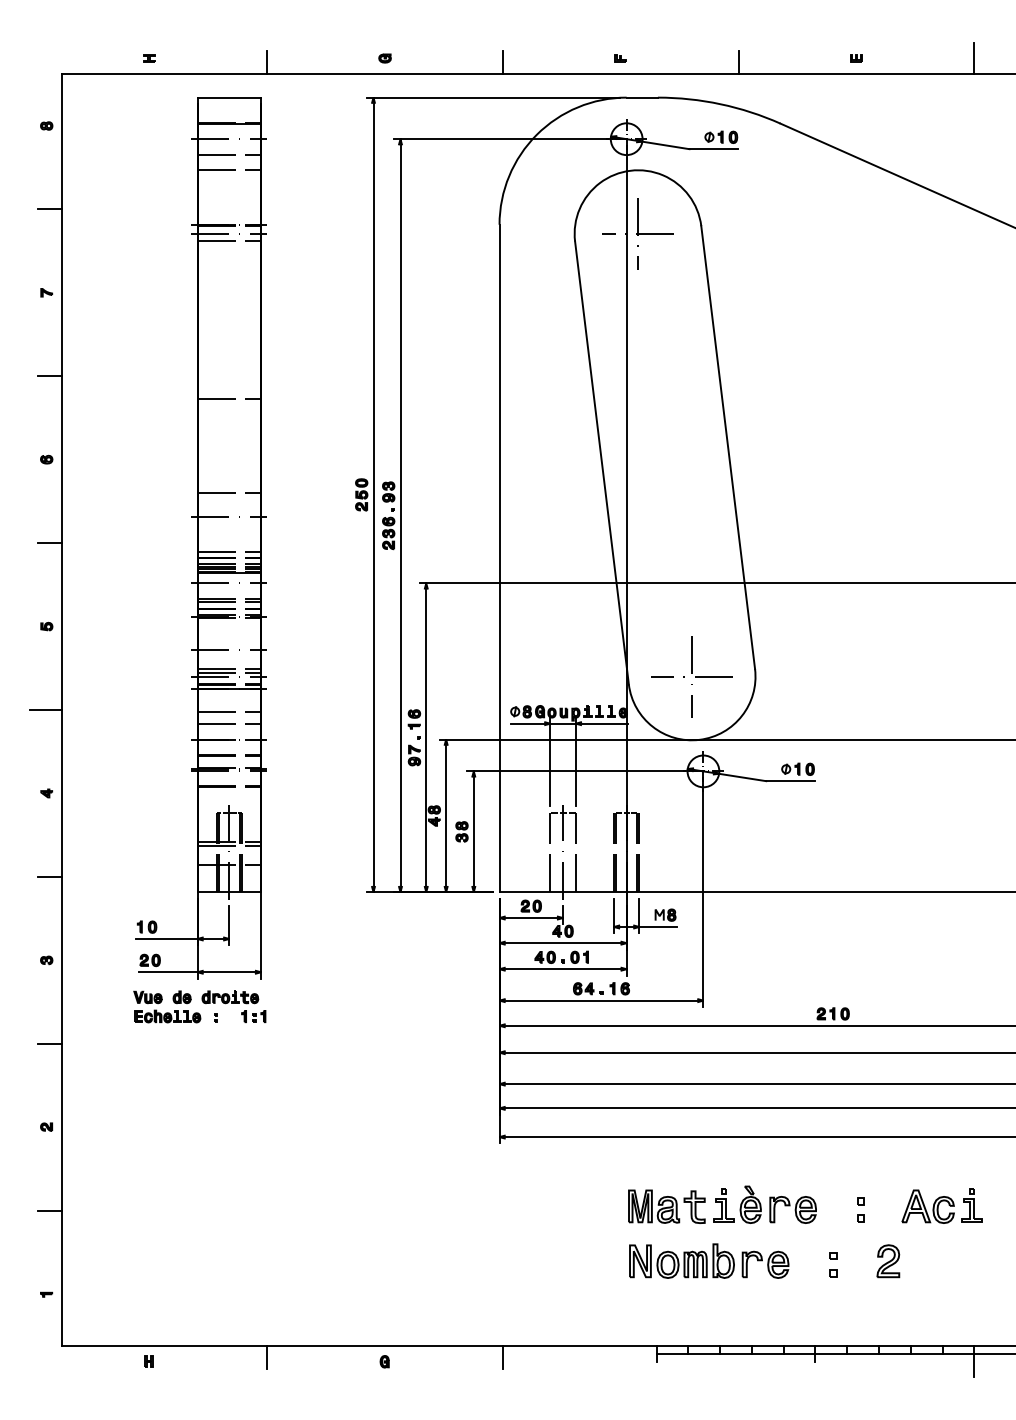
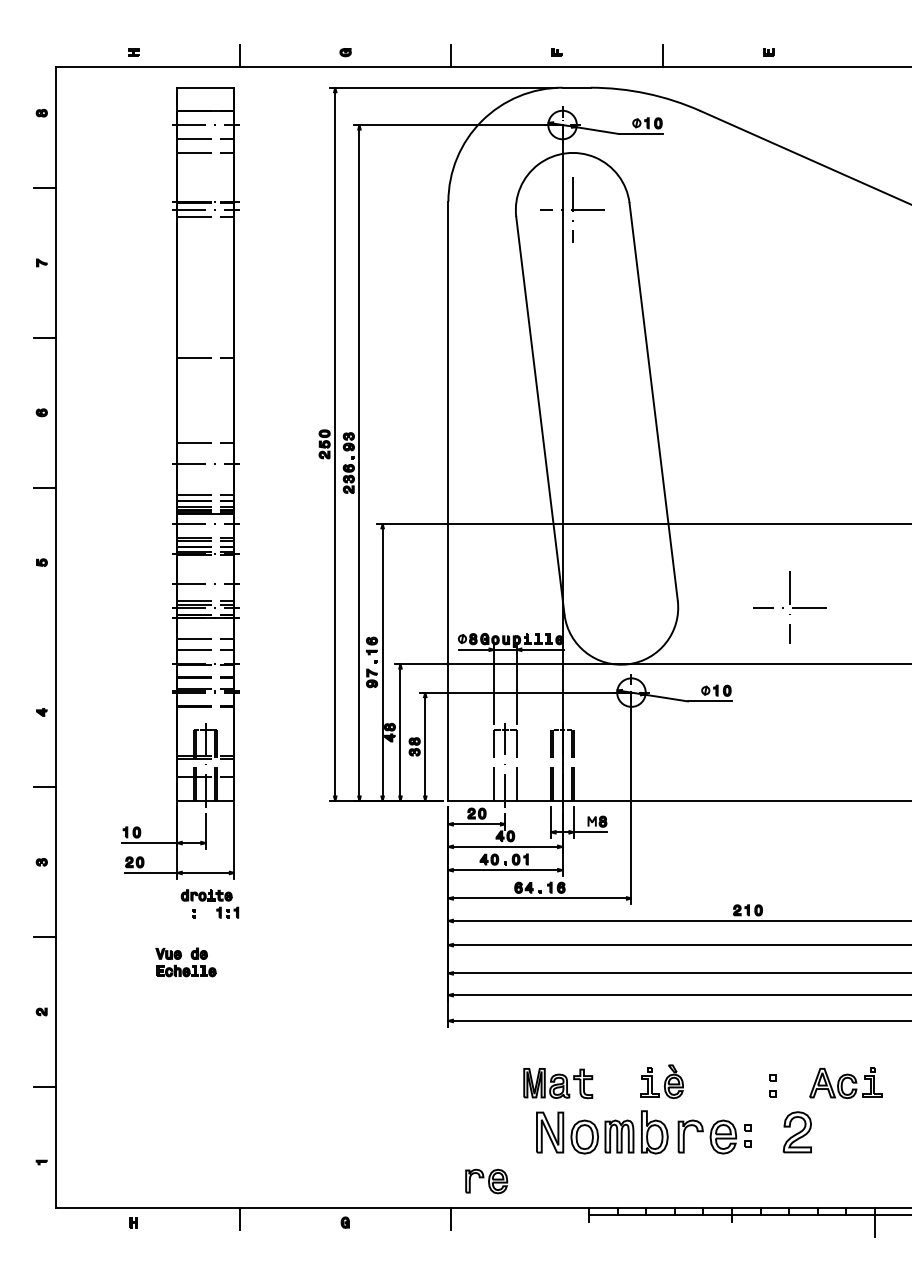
line: (974, 58) -> (874, 52), removed
part: (691, 676) -> (789, 607), moved
line: (46, 710) -> (41, 637), removed
part: (167, 1006) -> (186, 962), moved
part: (666, 1206) -> (557, 1083), moved
part: (792, 1209) -> (486, 1181), moved
part: (709, 1260) -> (636, 1131), size x1.4
part: (888, 1261) -> (797, 1132), size x1.4

